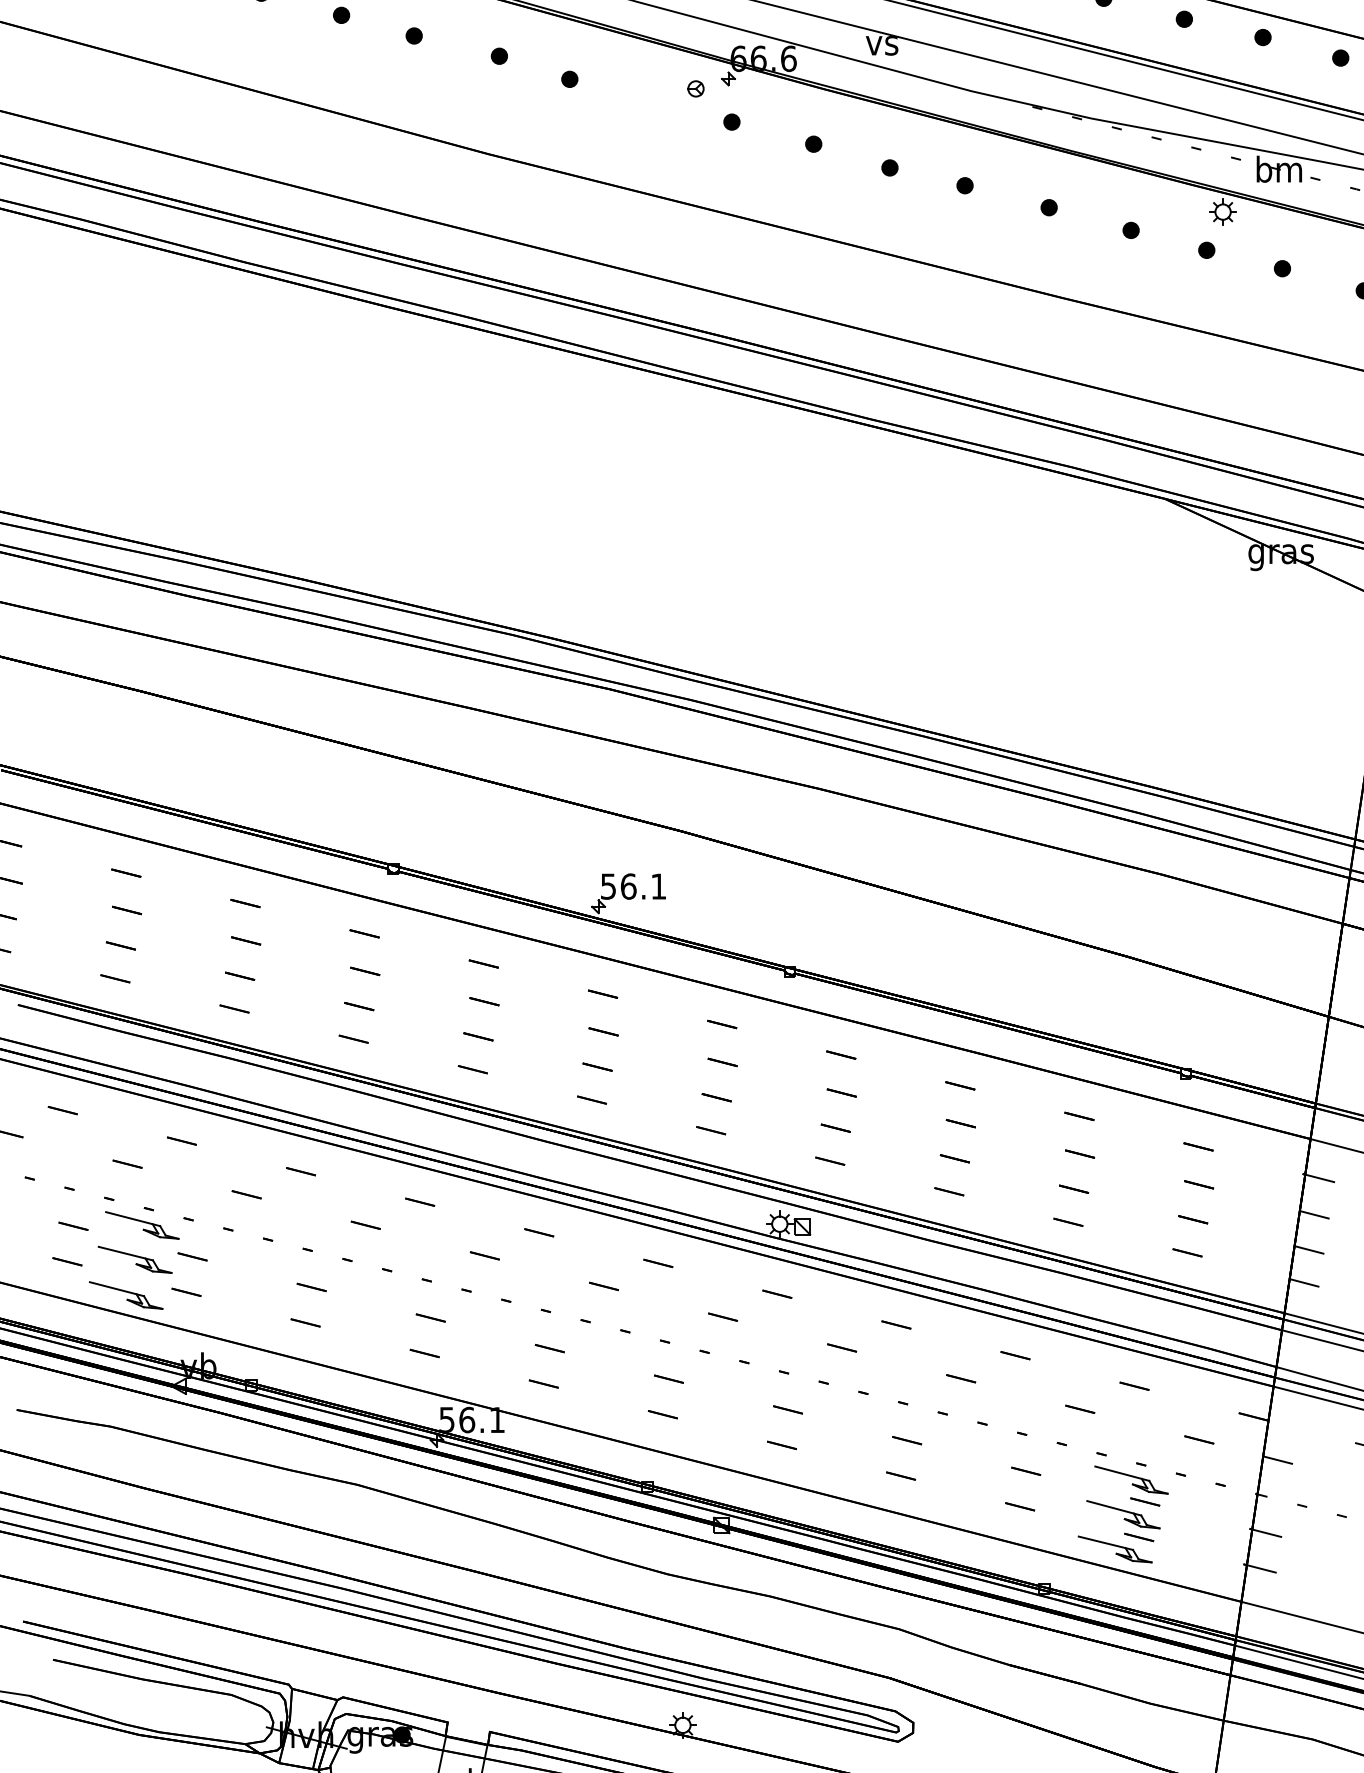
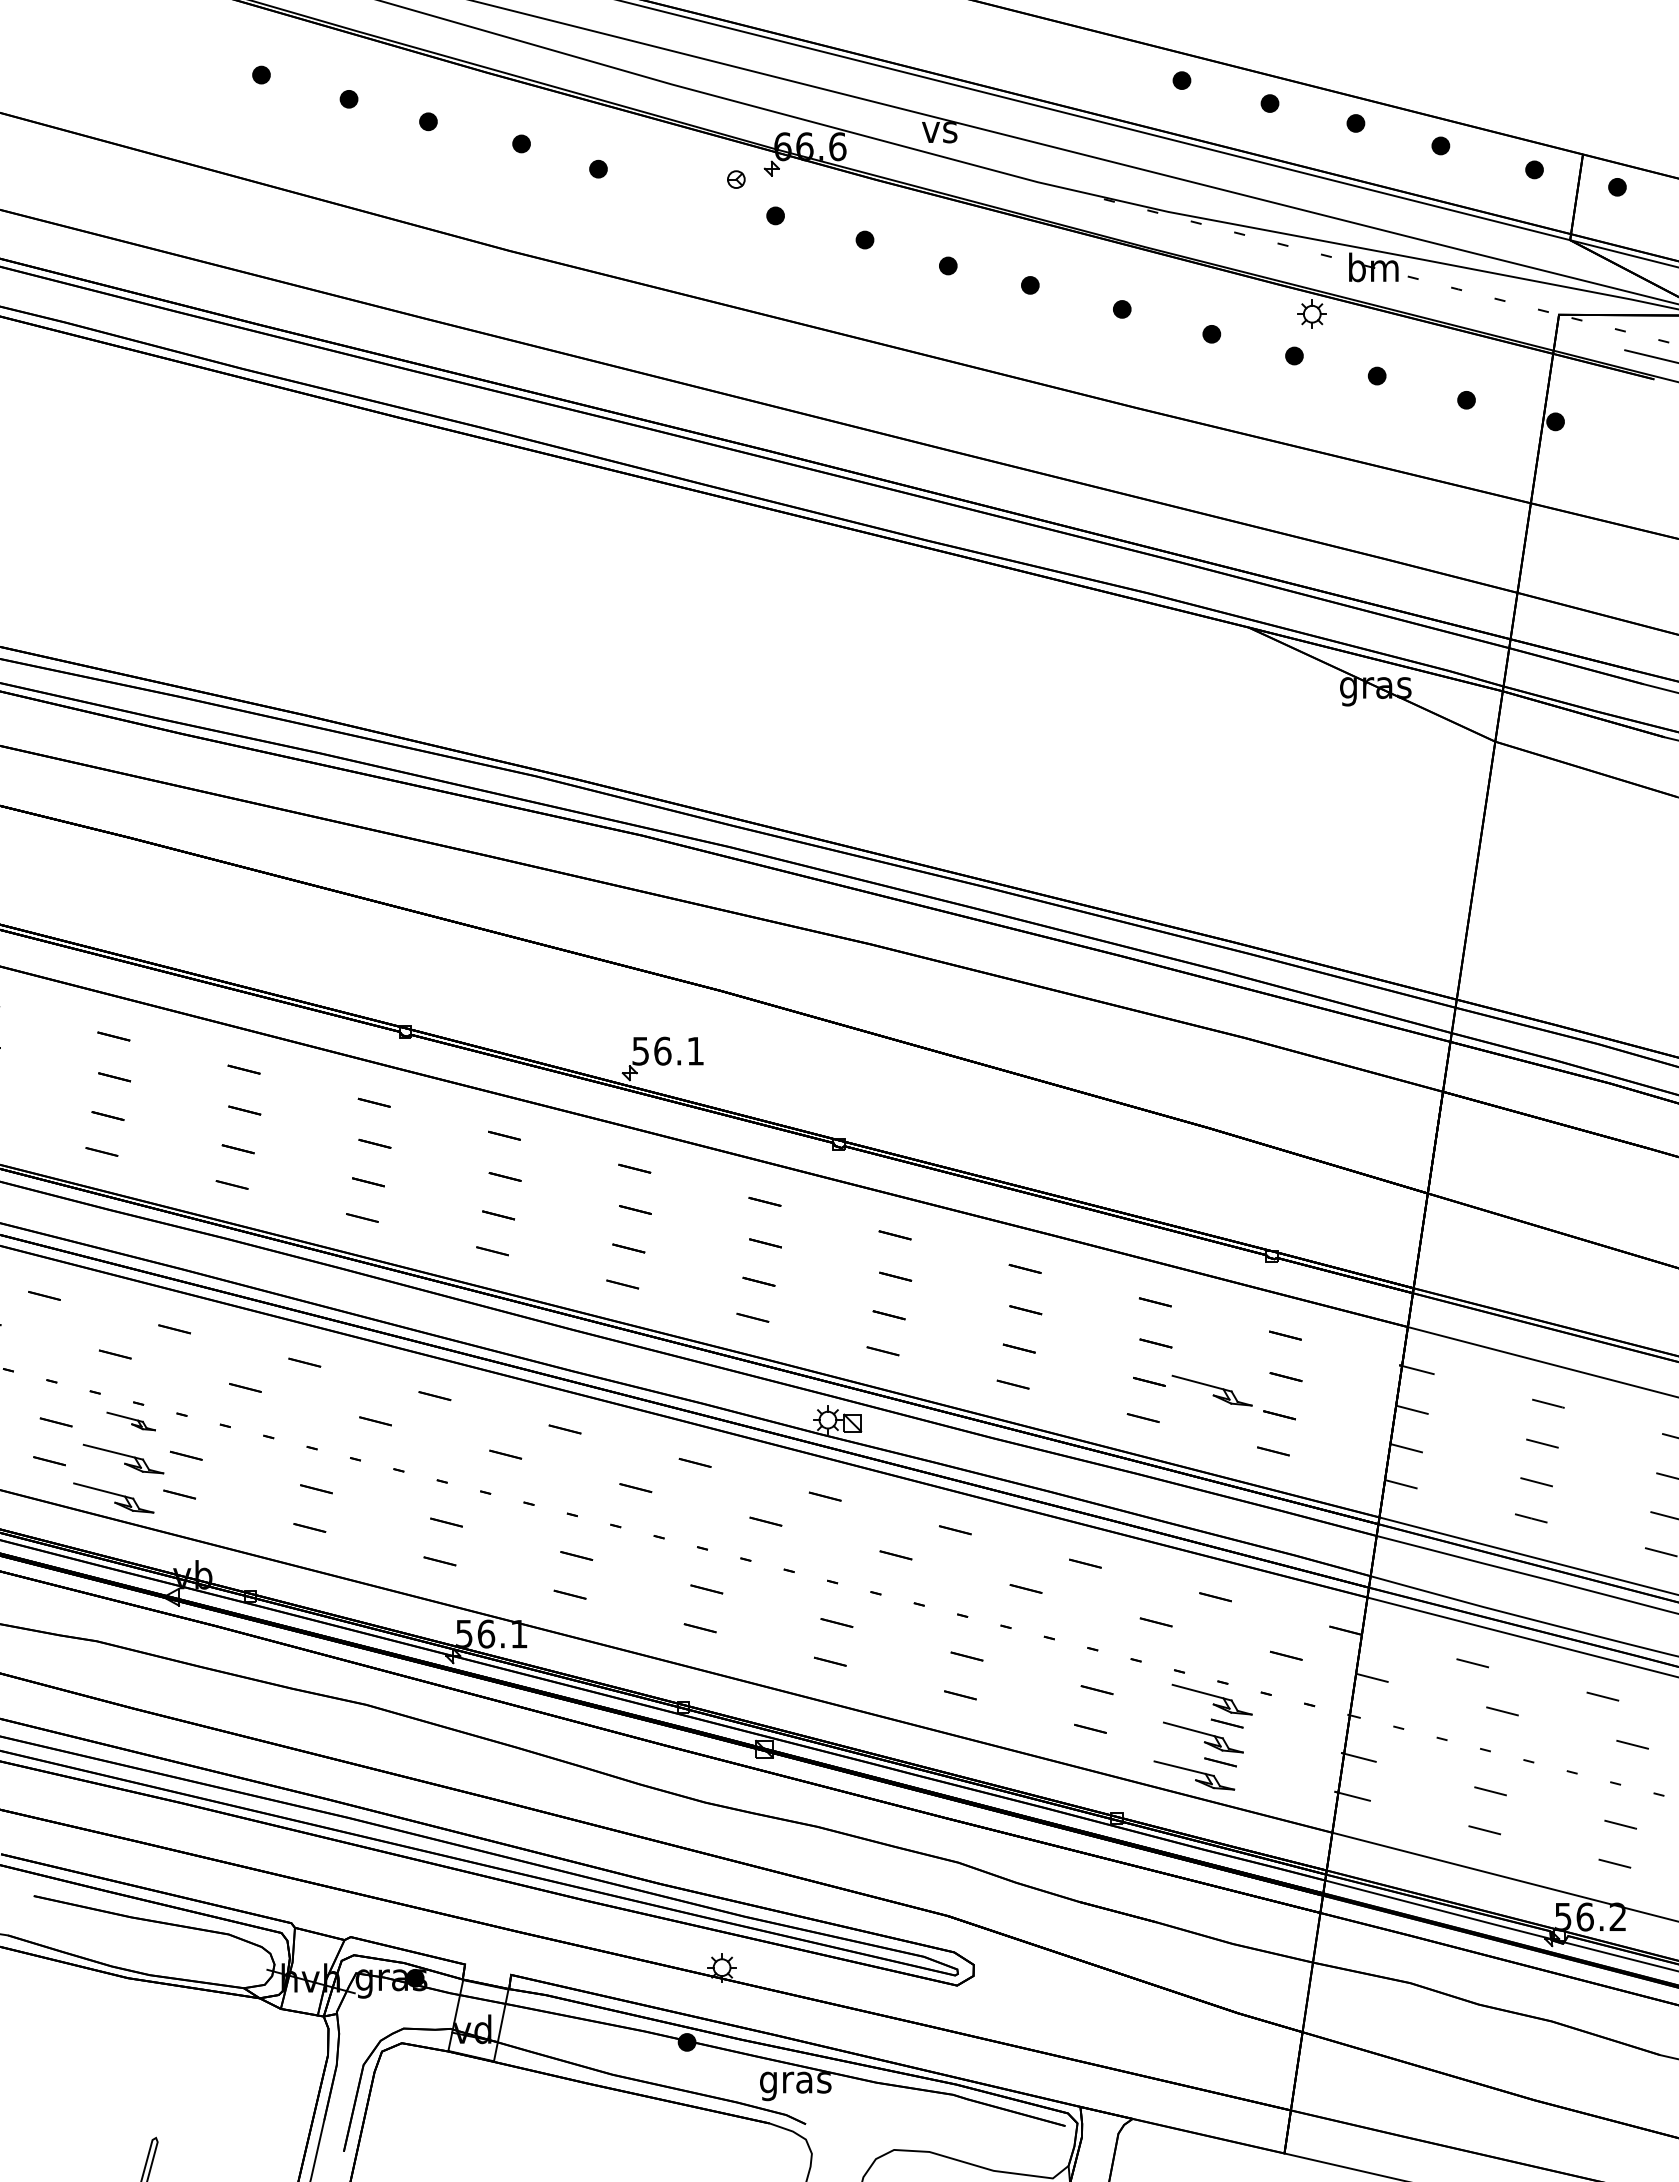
part: (1130, 1197) -> (1211, 1390), added
part: (141, 1225) -> (130, 1421), size x0.6

